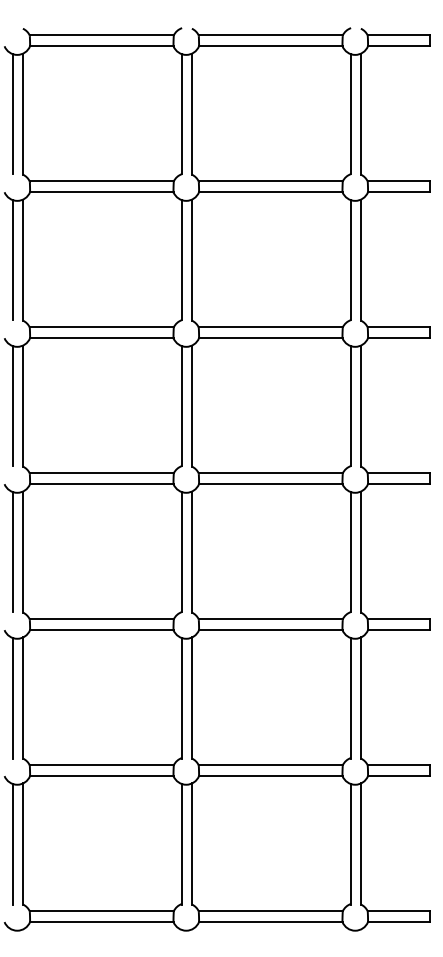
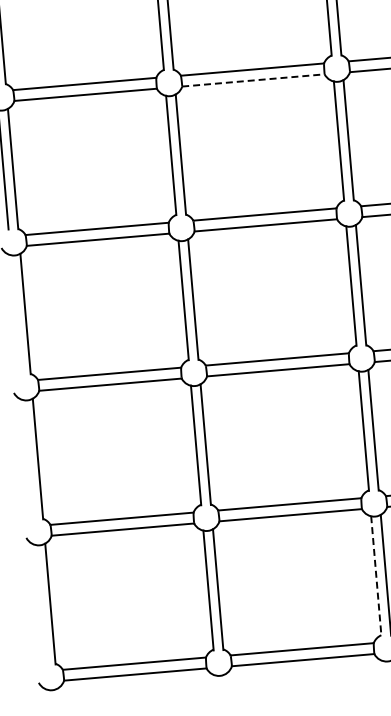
line: (270, 338) -> (253, 80), solid -> dashed
line: (13, 552) -> (16, 315), removed
line: (13, 698) -> (28, 460), removed
line: (13, 844) -> (41, 604), removed
line: (351, 844) -> (376, 576), solid -> dashed

